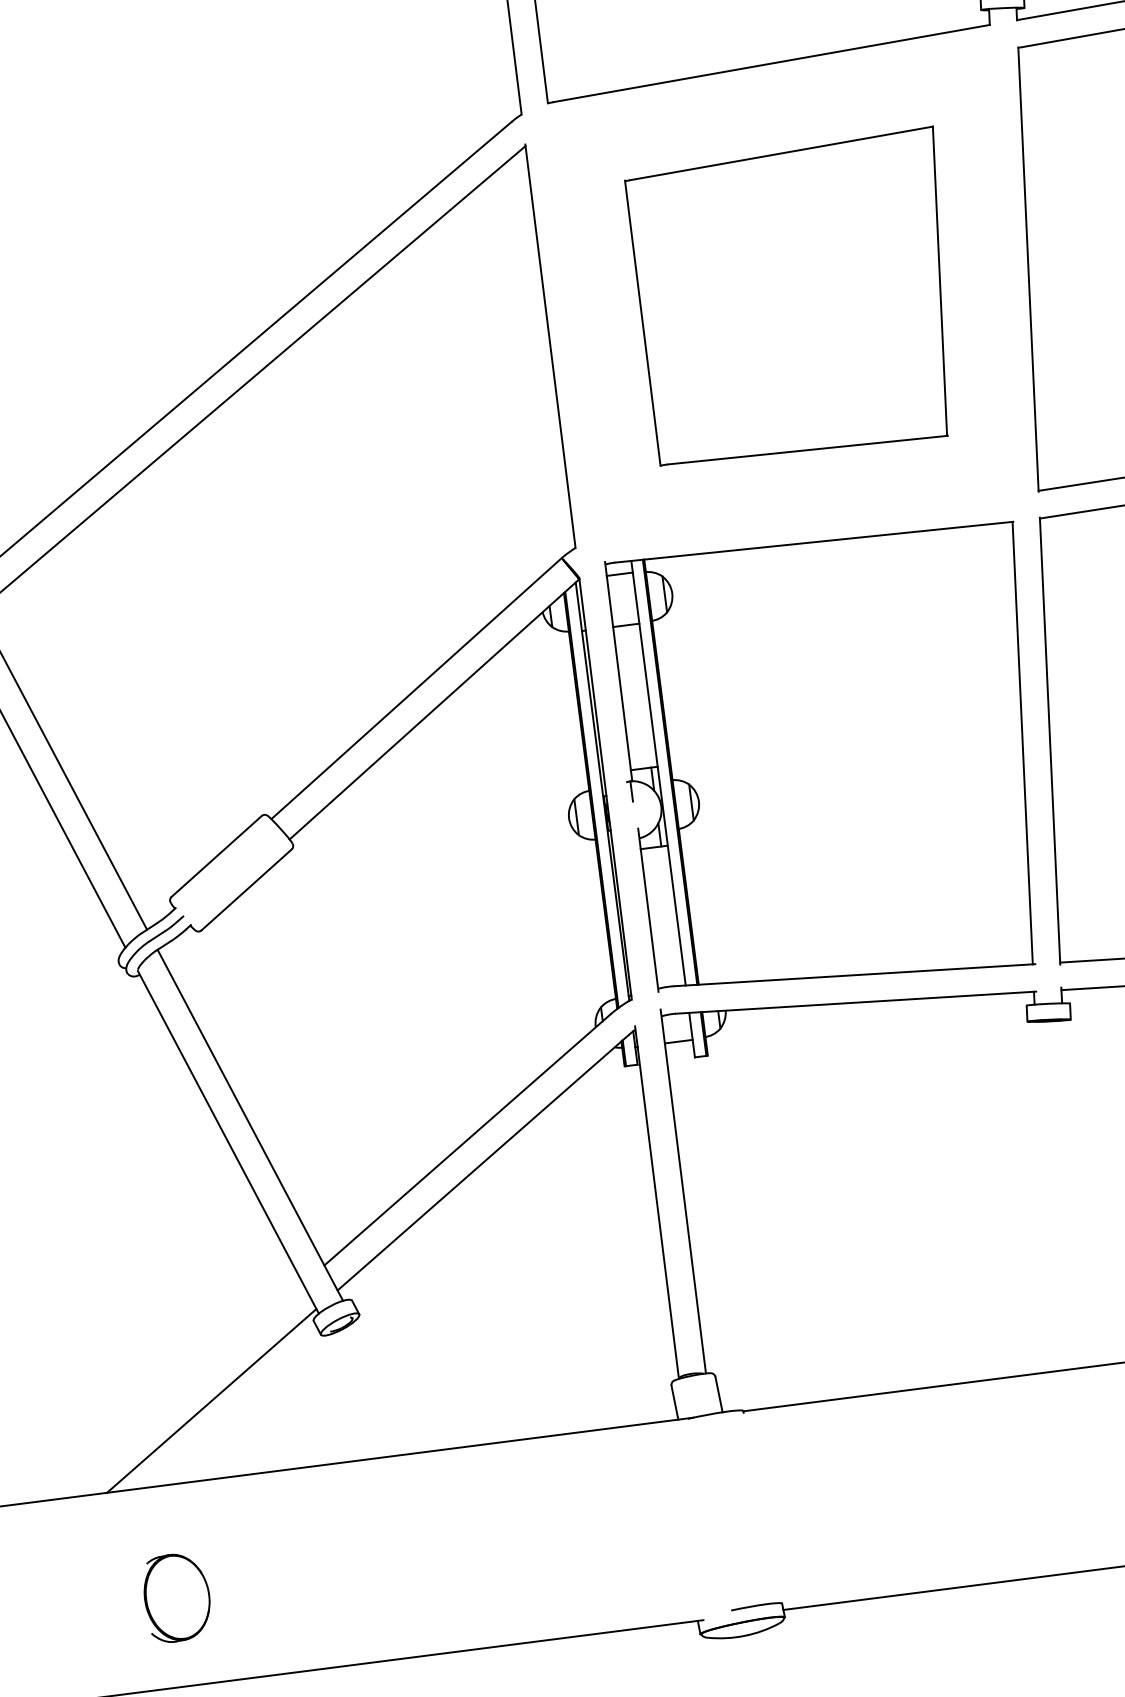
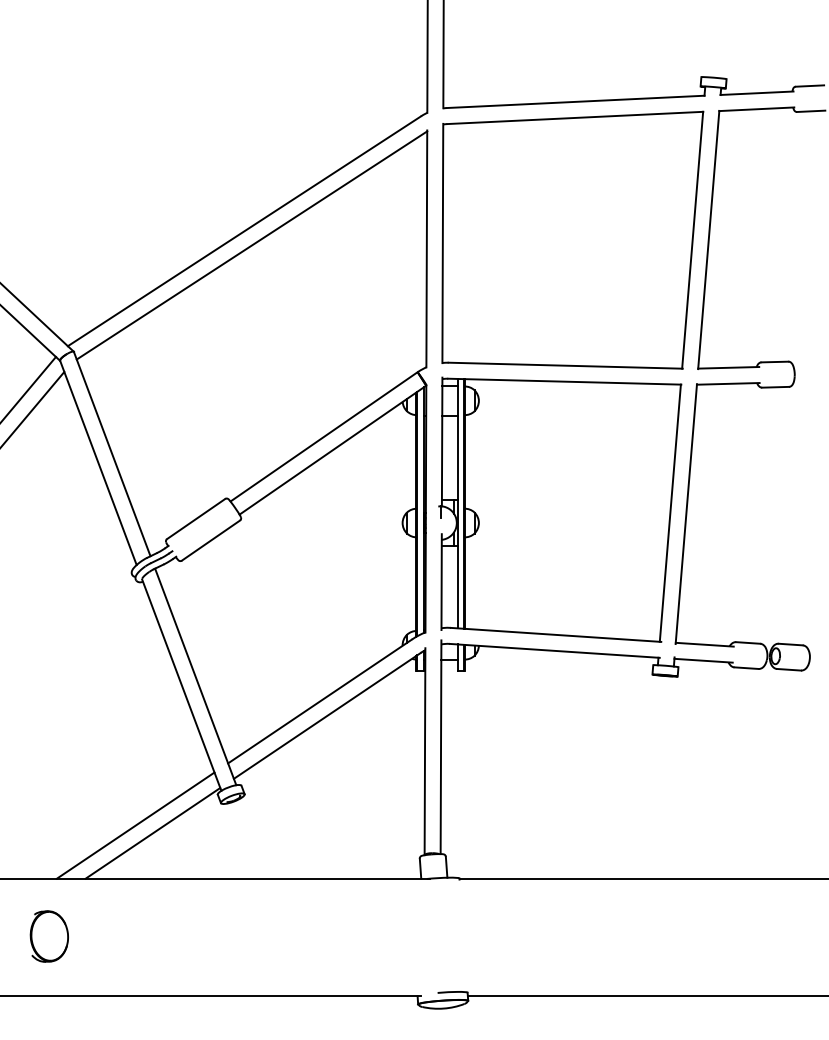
part: (796, 298) -> (572, 239), size x1.43
line: (180, 1391) -> (135, 825), added
part: (175, 1597) -> (48, 936), moved

